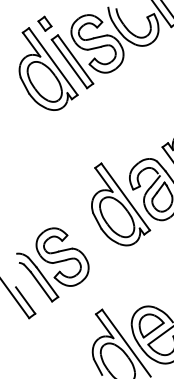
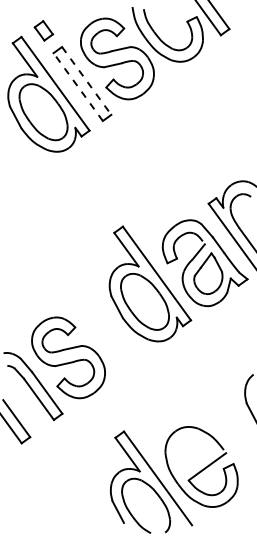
line: (75, 59) -> (86, 80), solid -> dashed
line: (69, 64) -> (78, 87), solid -> dashed
part: (151, 326) -> (193, 454), removed

